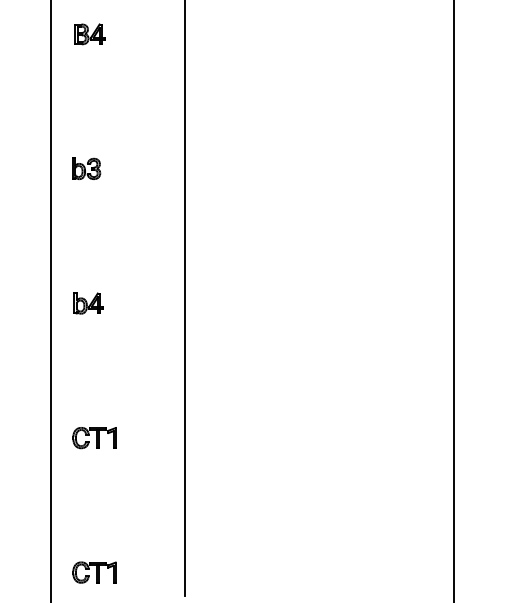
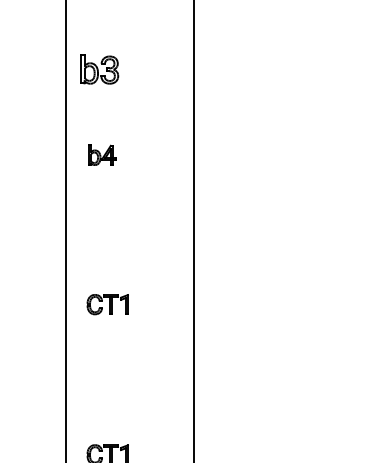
part: (86, 168) -> (100, 69), size x1.4
part: (88, 303) -> (101, 155), moved
part: (94, 438) -> (107, 305), moved

